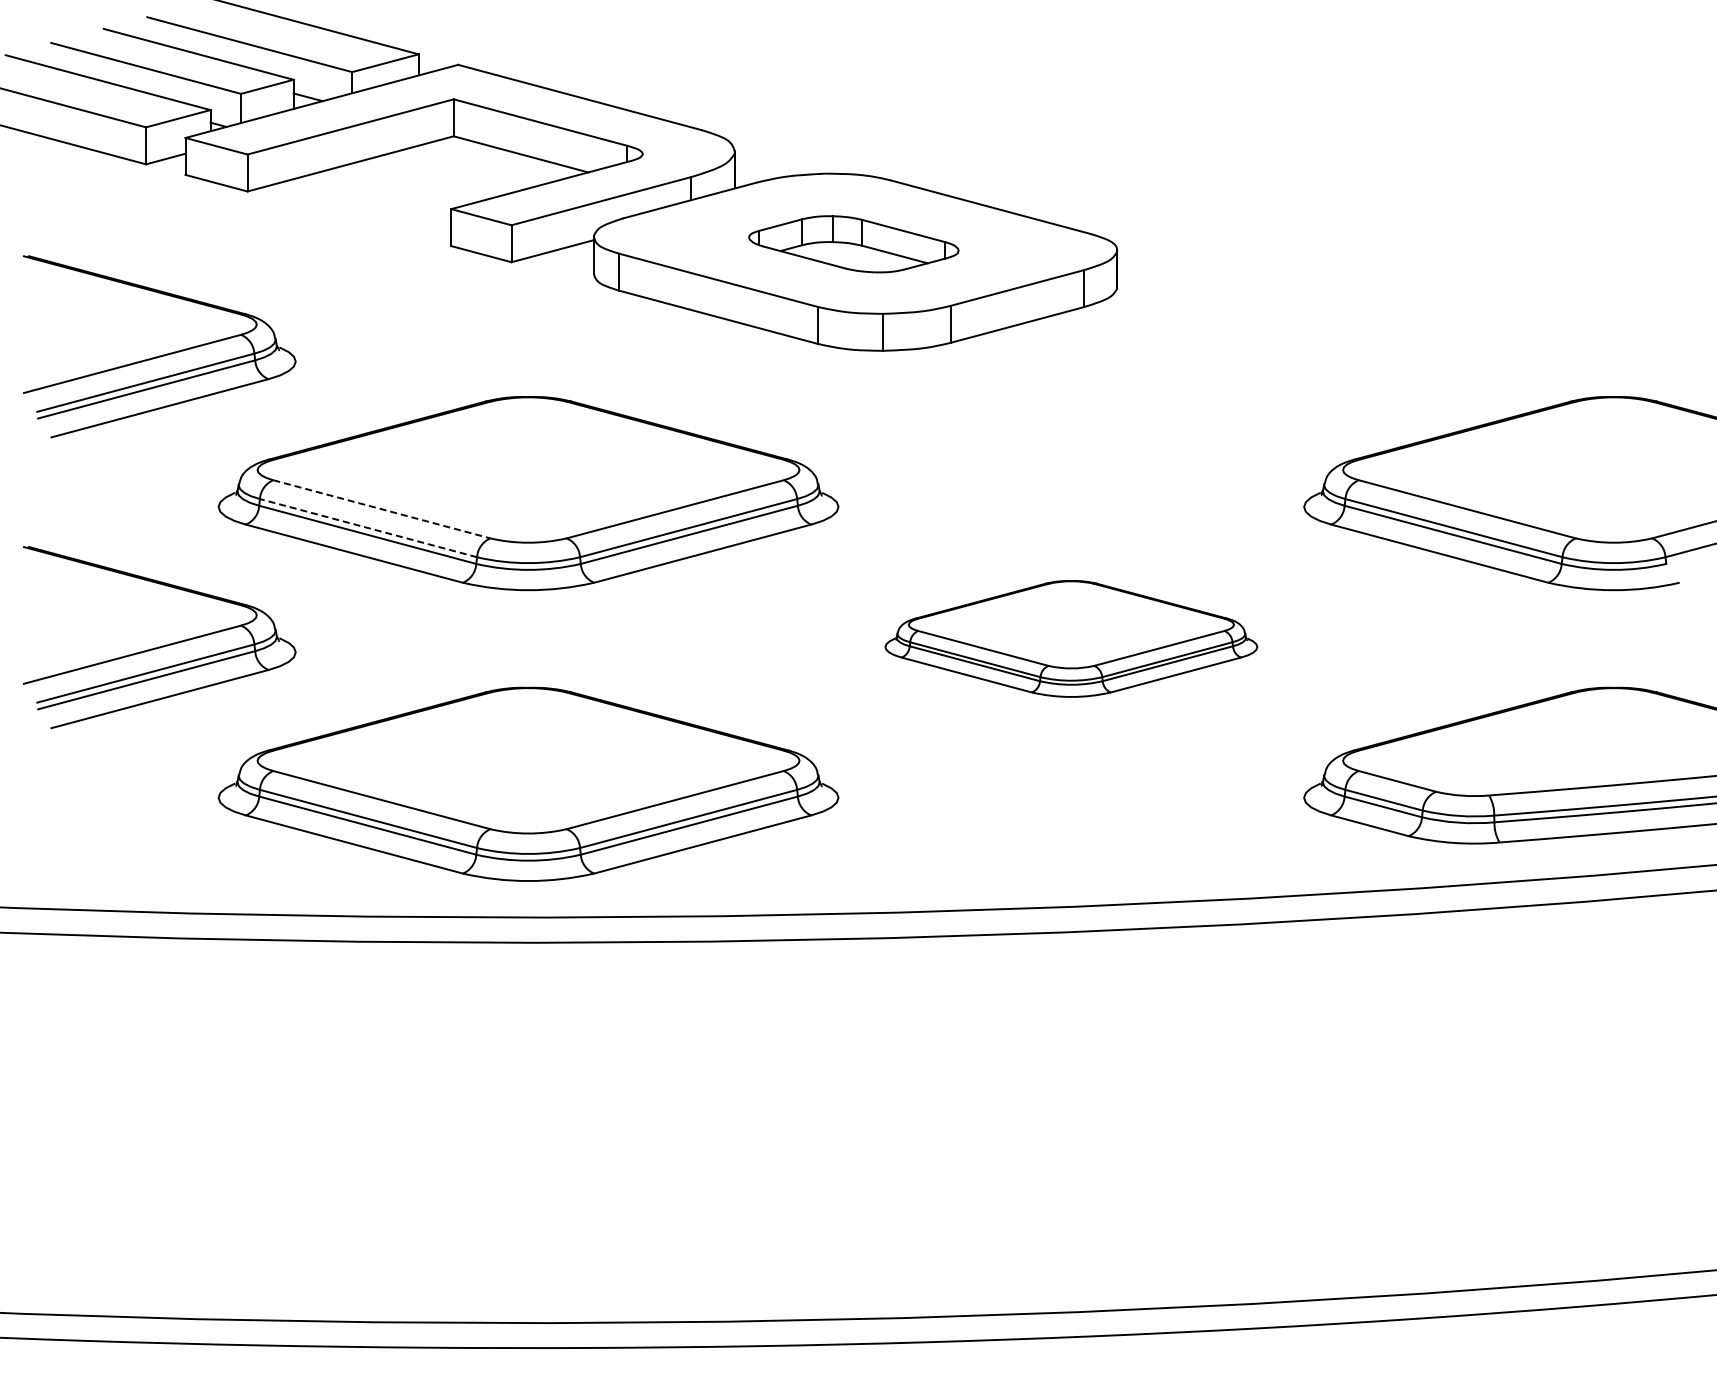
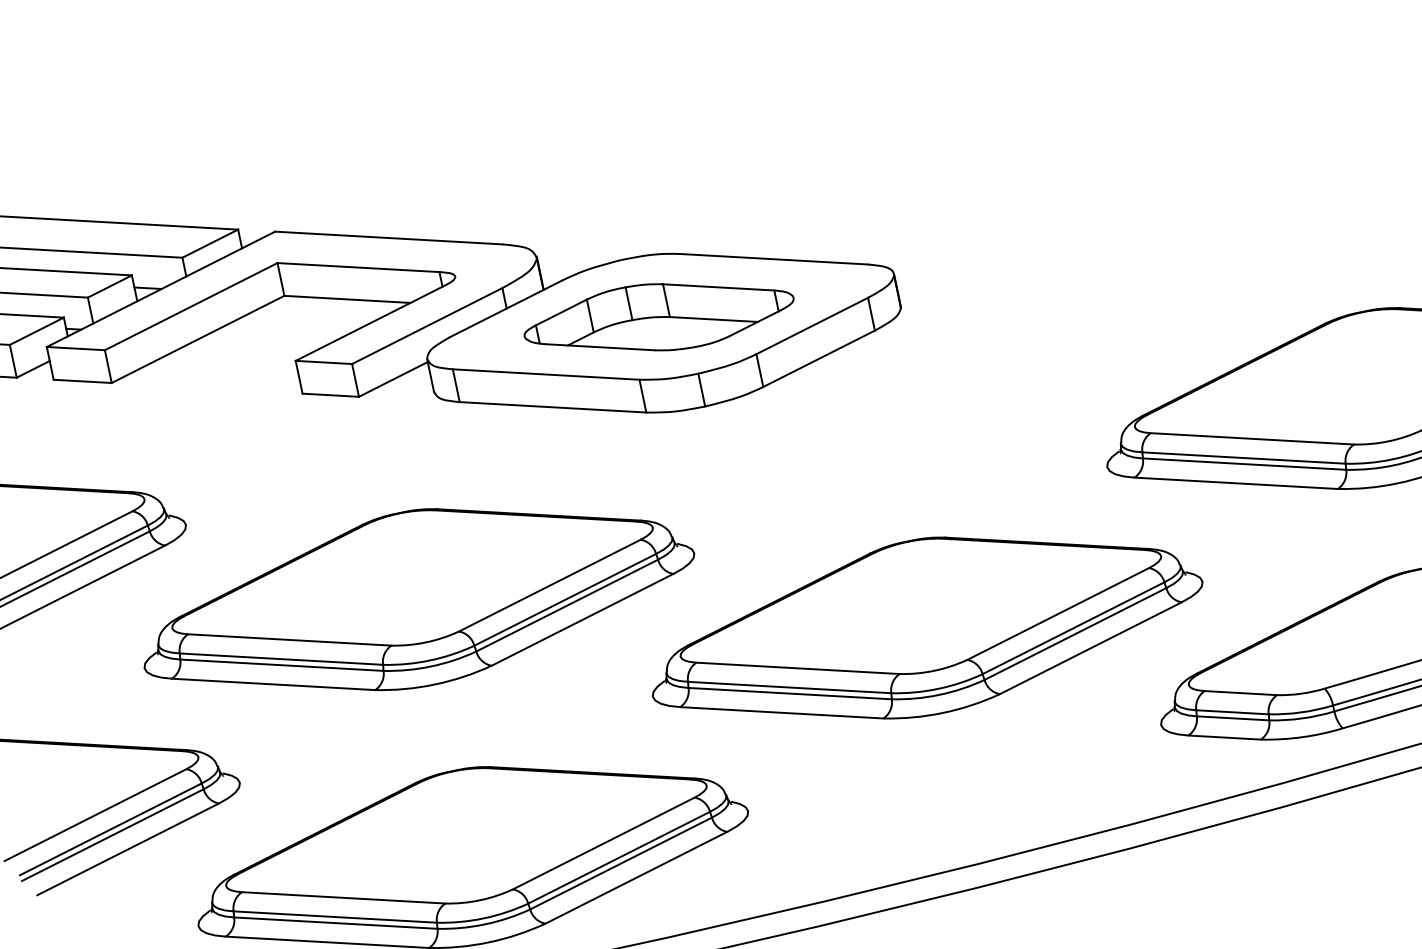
part: (853, 244) -> (658, 317), size x1.43
line: (382, 509) -> (290, 640), dashed -> solid
line: (368, 528) -> (281, 659), dashed -> solid
part: (1071, 638) -> (925, 626), size x1.67

